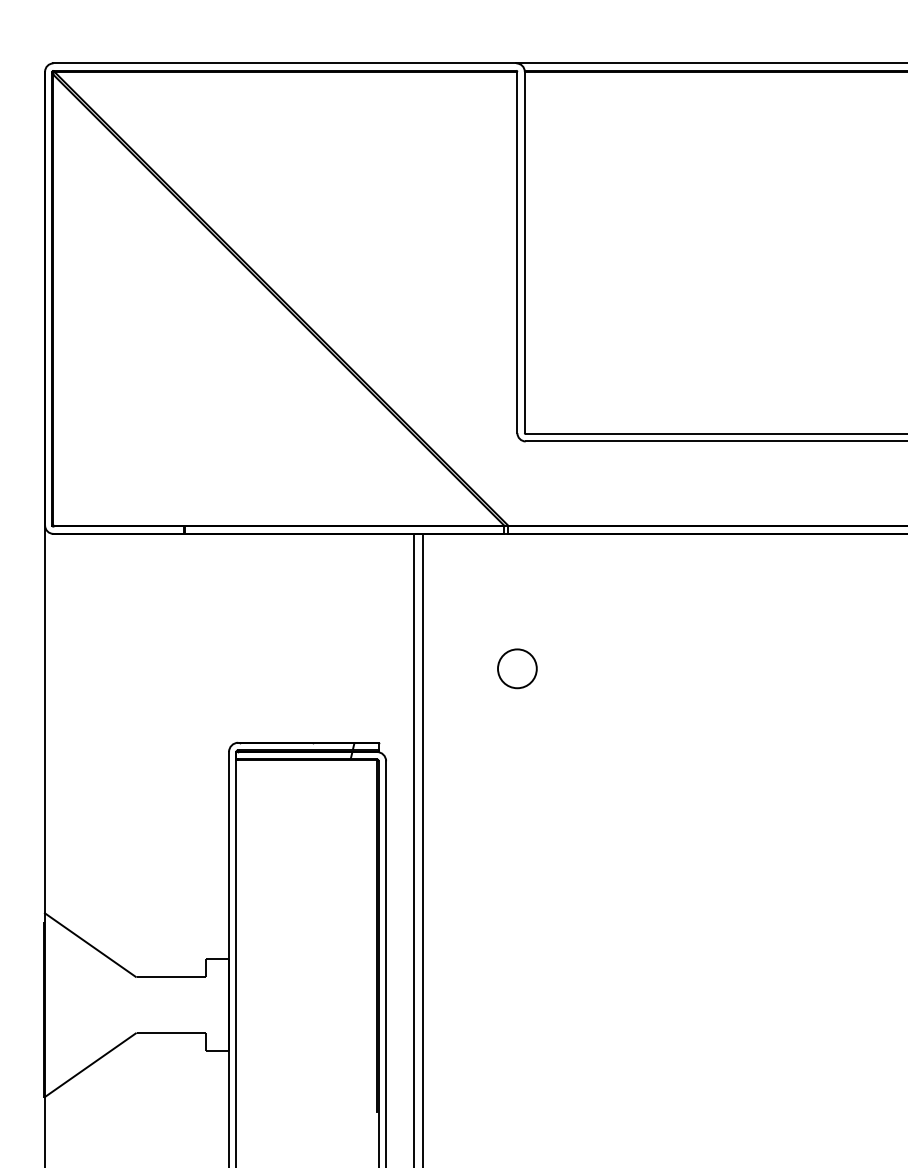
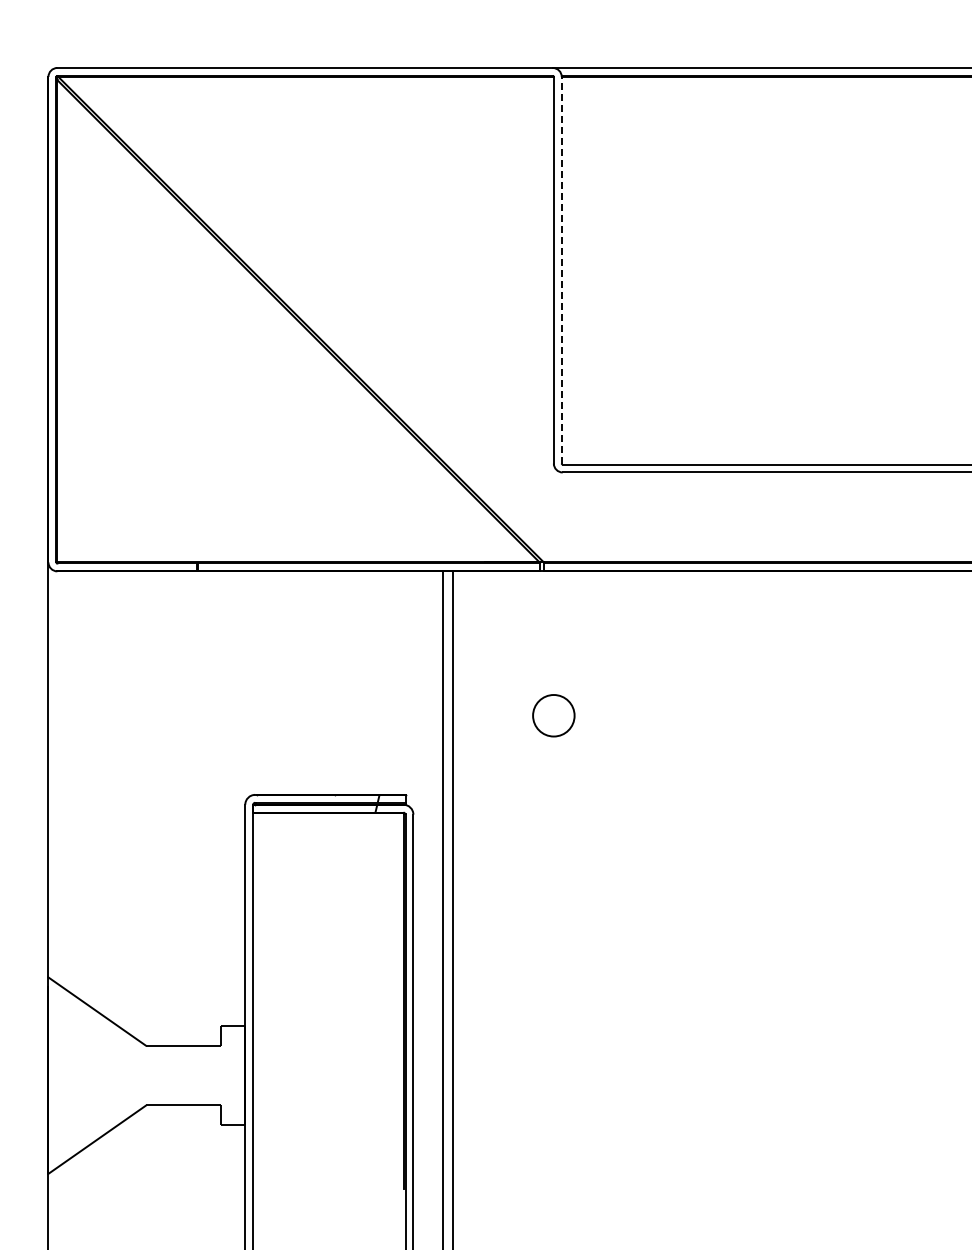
line: (524, 251) -> (561, 269), solid -> dashed

